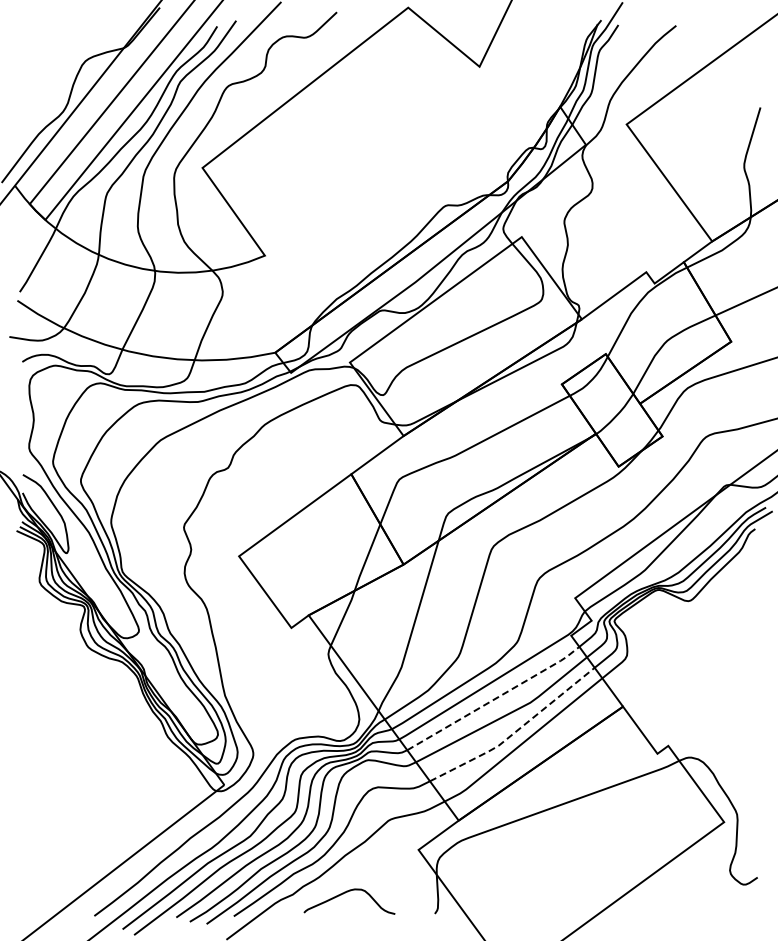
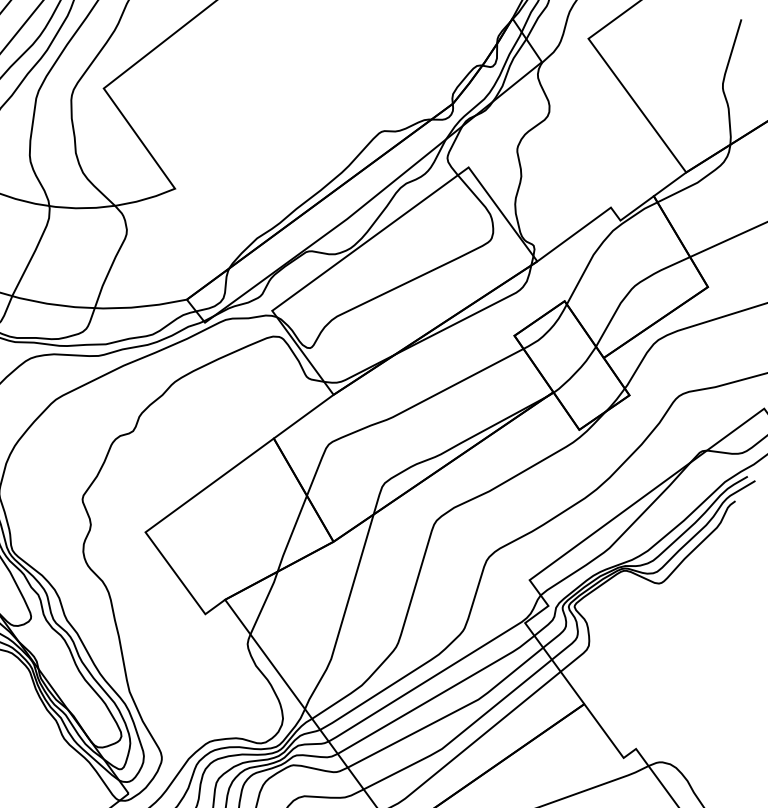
line: (496, 698) -> (439, 694), dashed -> solid
line: (515, 732) -> (461, 733), dashed -> solid

